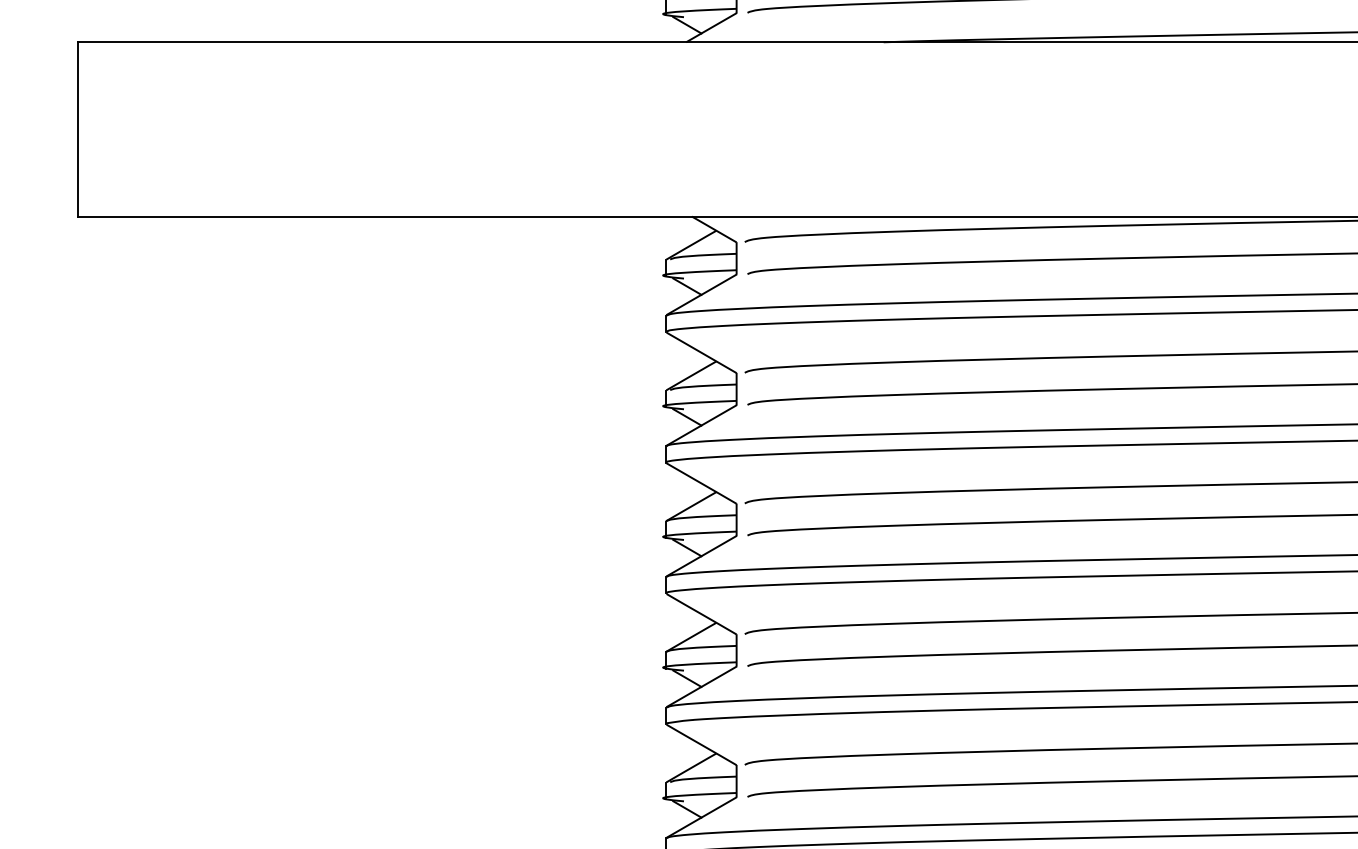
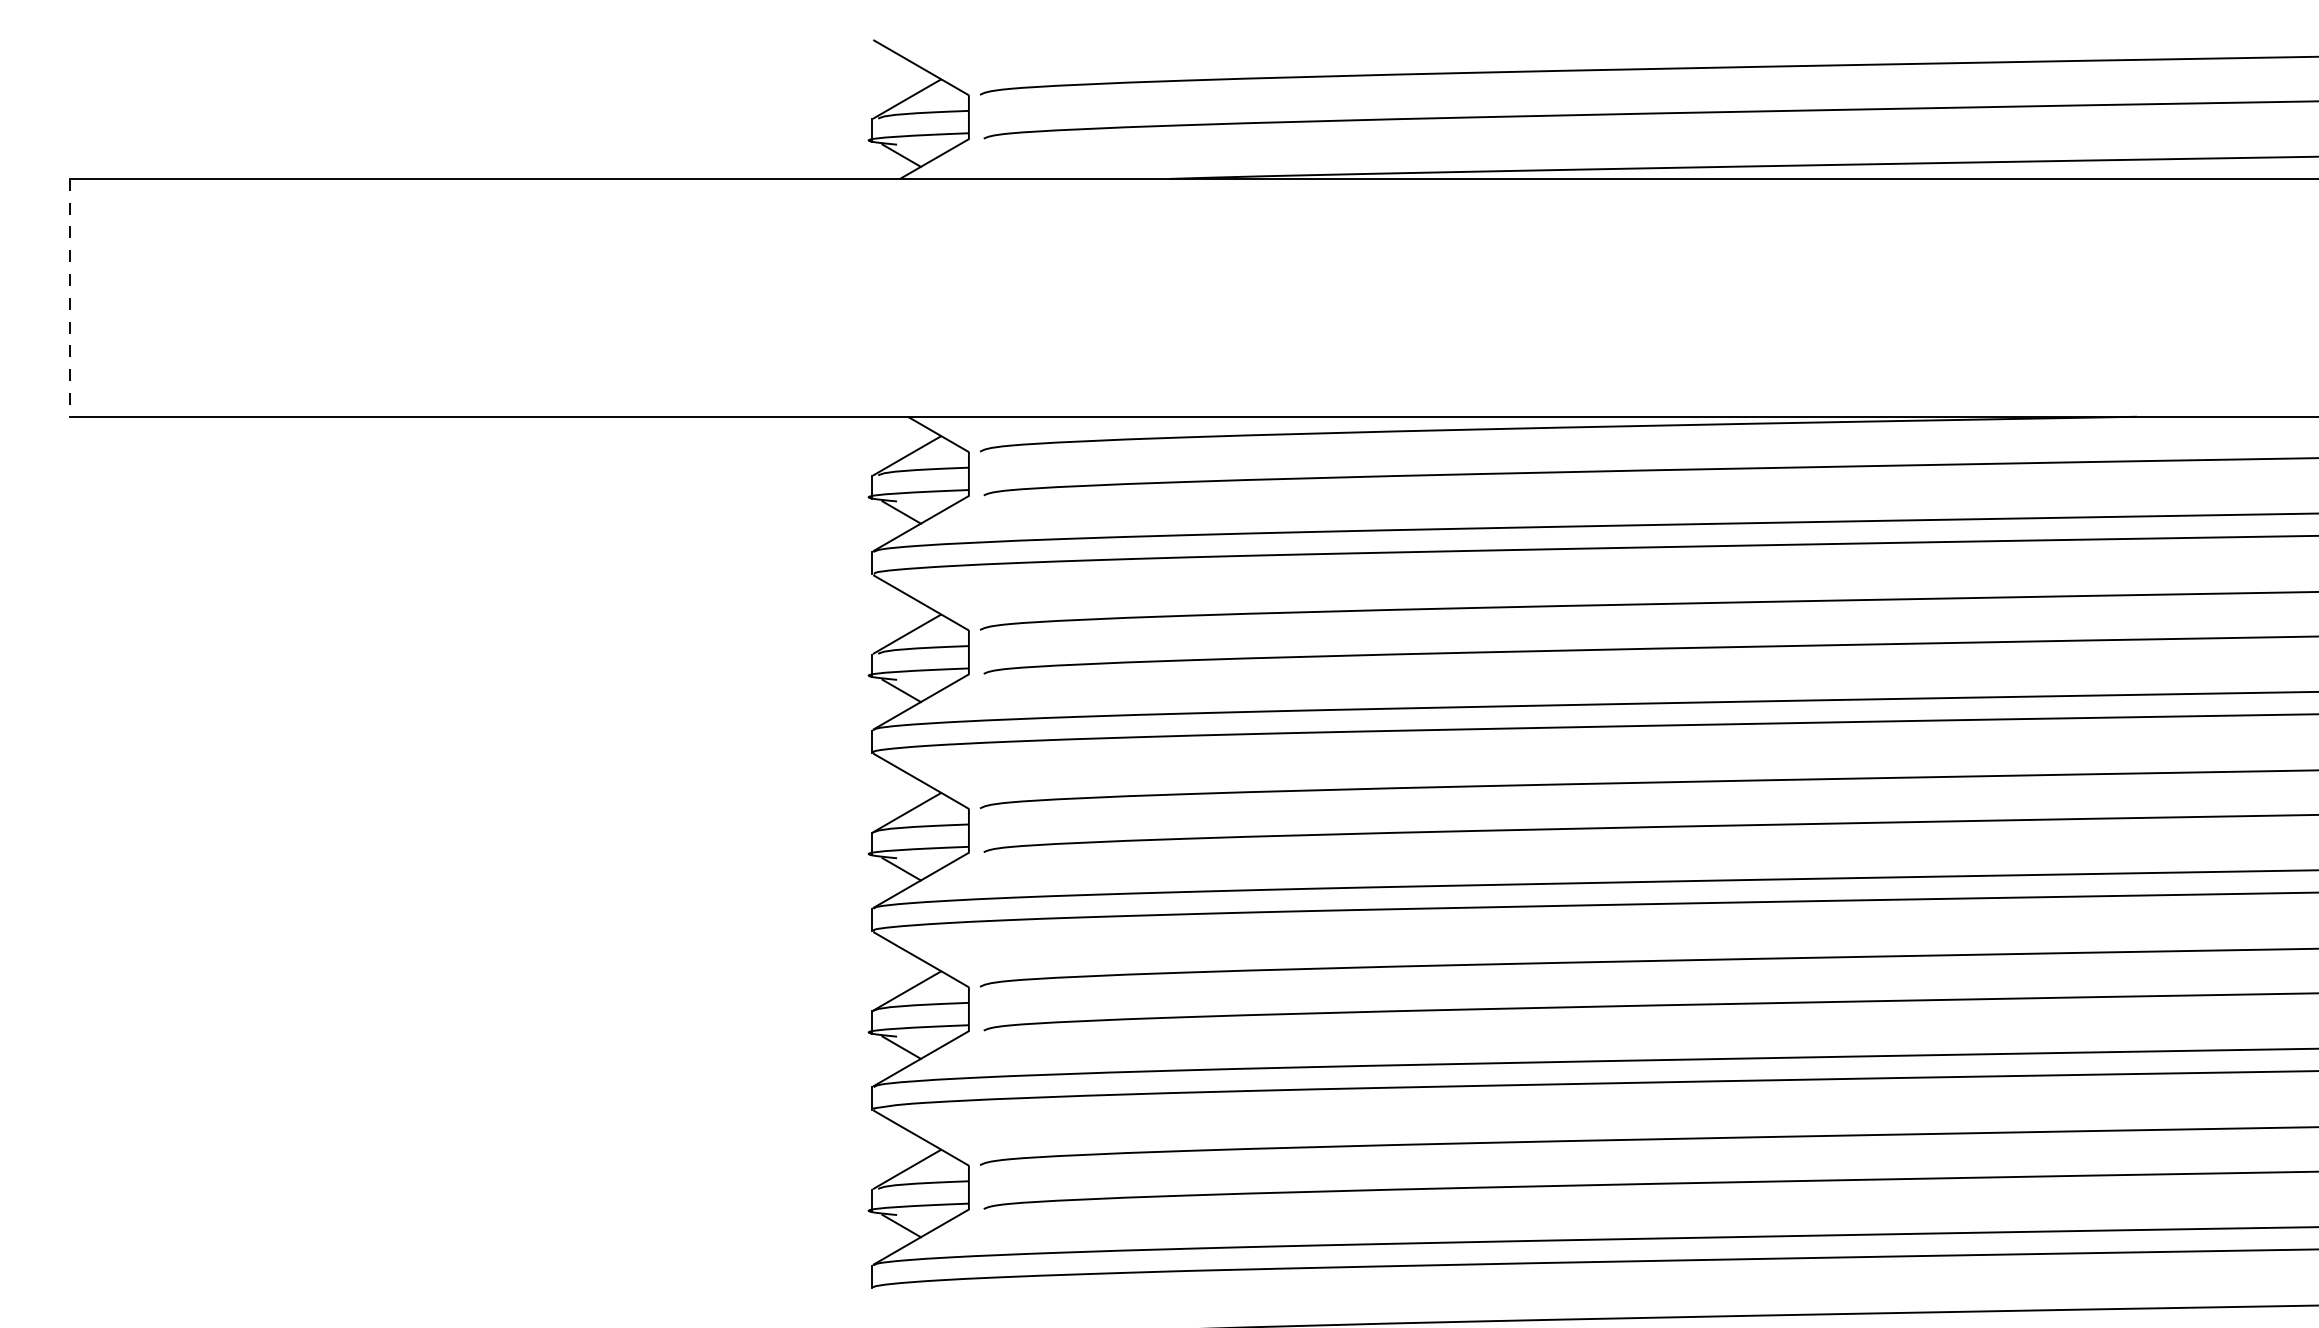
line: (77, 129) -> (69, 297), solid -> dashed

